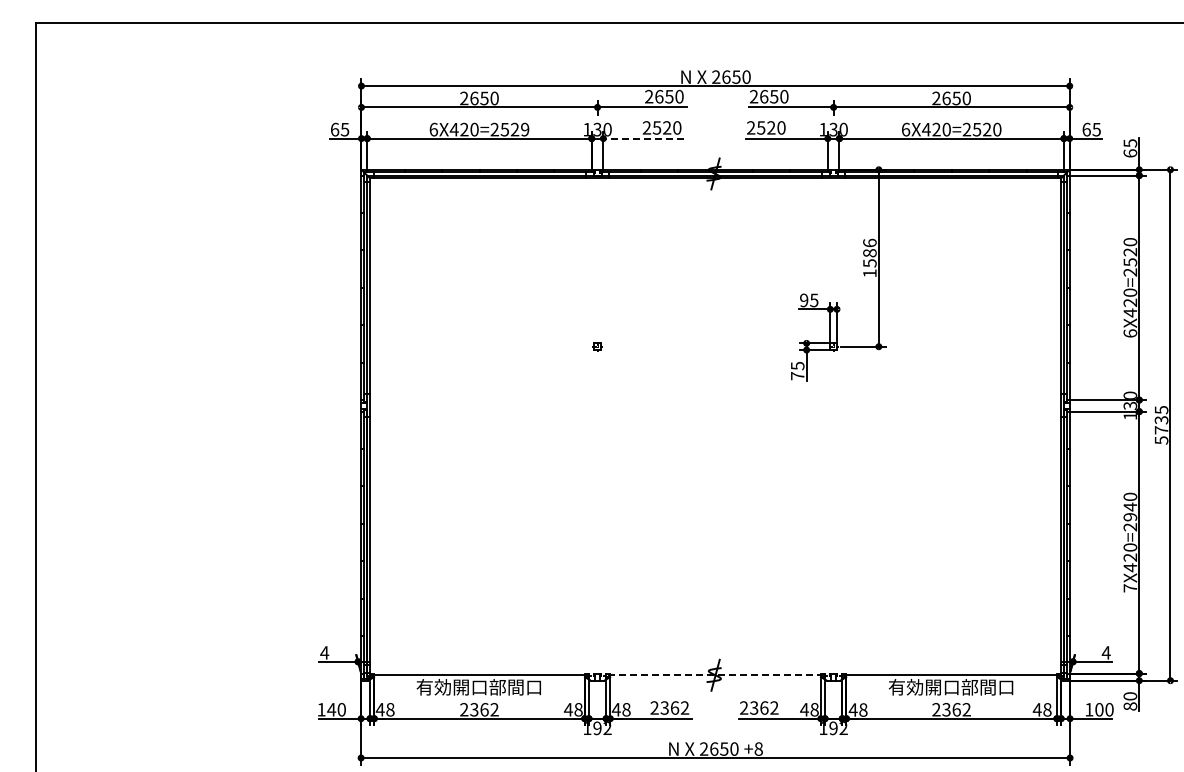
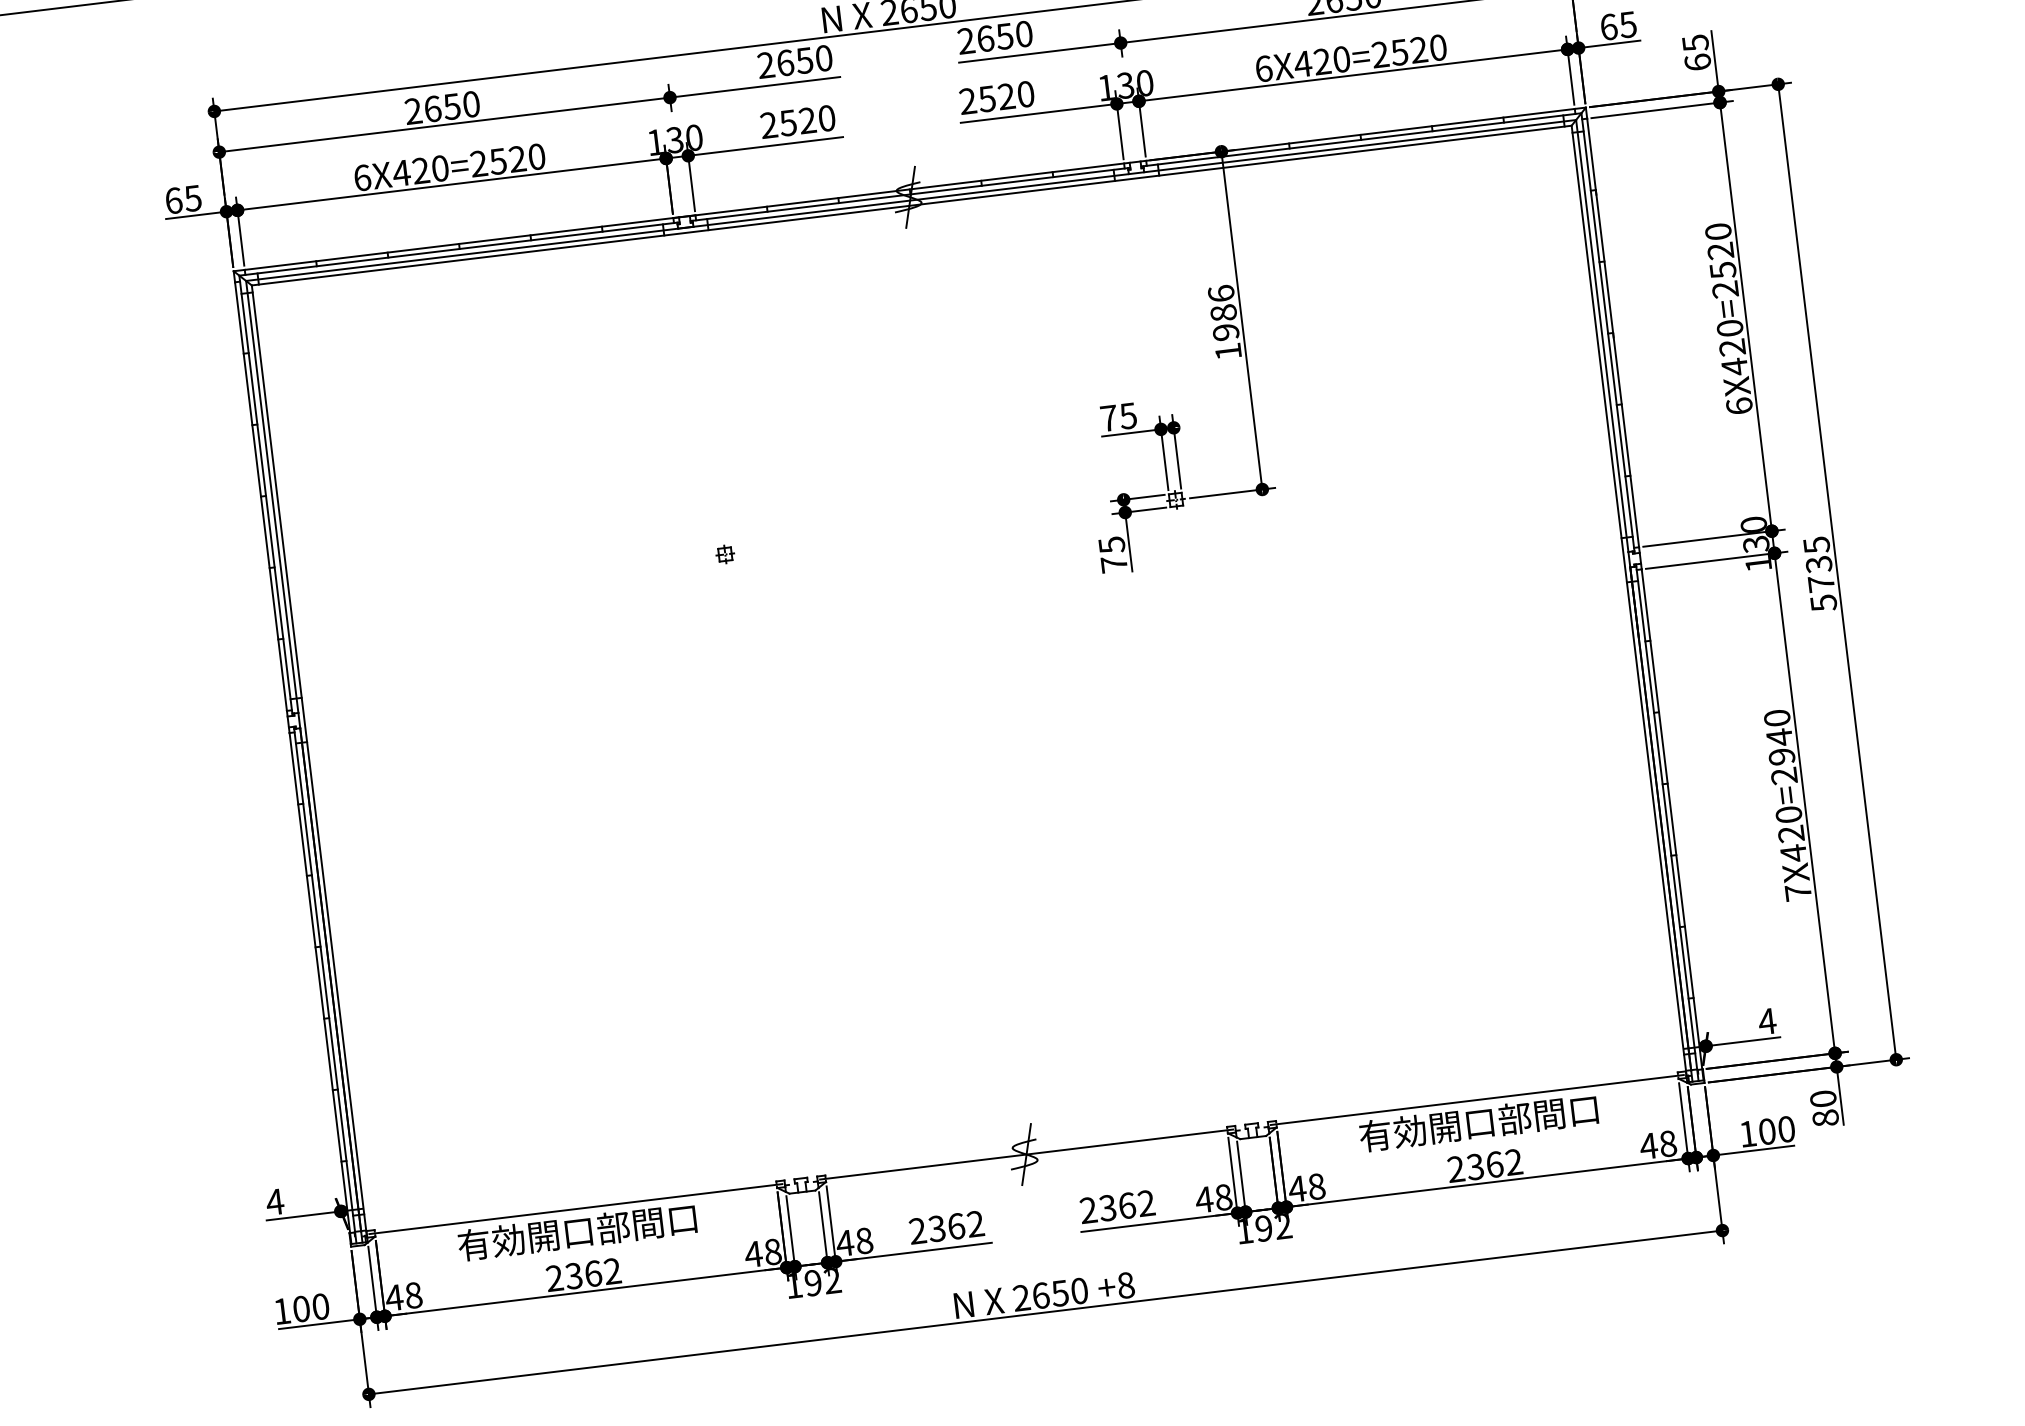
text: (525, 129) -> (537, 156), 6X420=2529 -> 6X420=2520
line: (643, 138) -> (764, 146), dashed -> solid
text: (869, 263) -> (1225, 332), 1586 -> 1986
text: (804, 300) -> (1109, 418), 95 -> 75
line: (715, 675) -> (1026, 1154), dashed -> solid
text: (331, 709) -> (301, 1308), 140 -> 100

